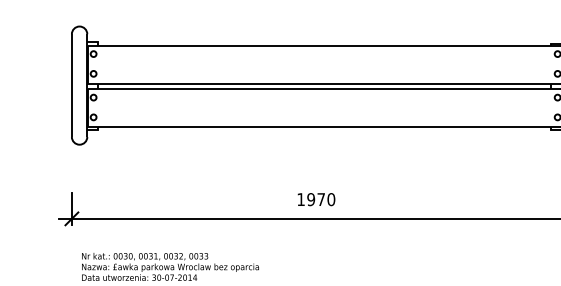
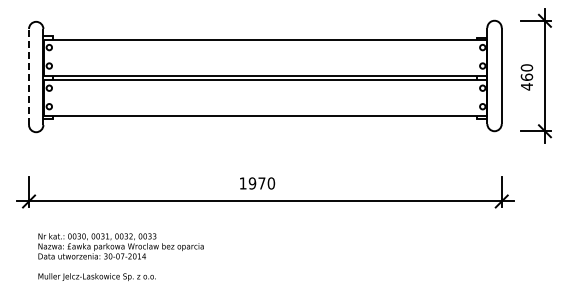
line: (72, 86) -> (29, 77), solid -> dashed

